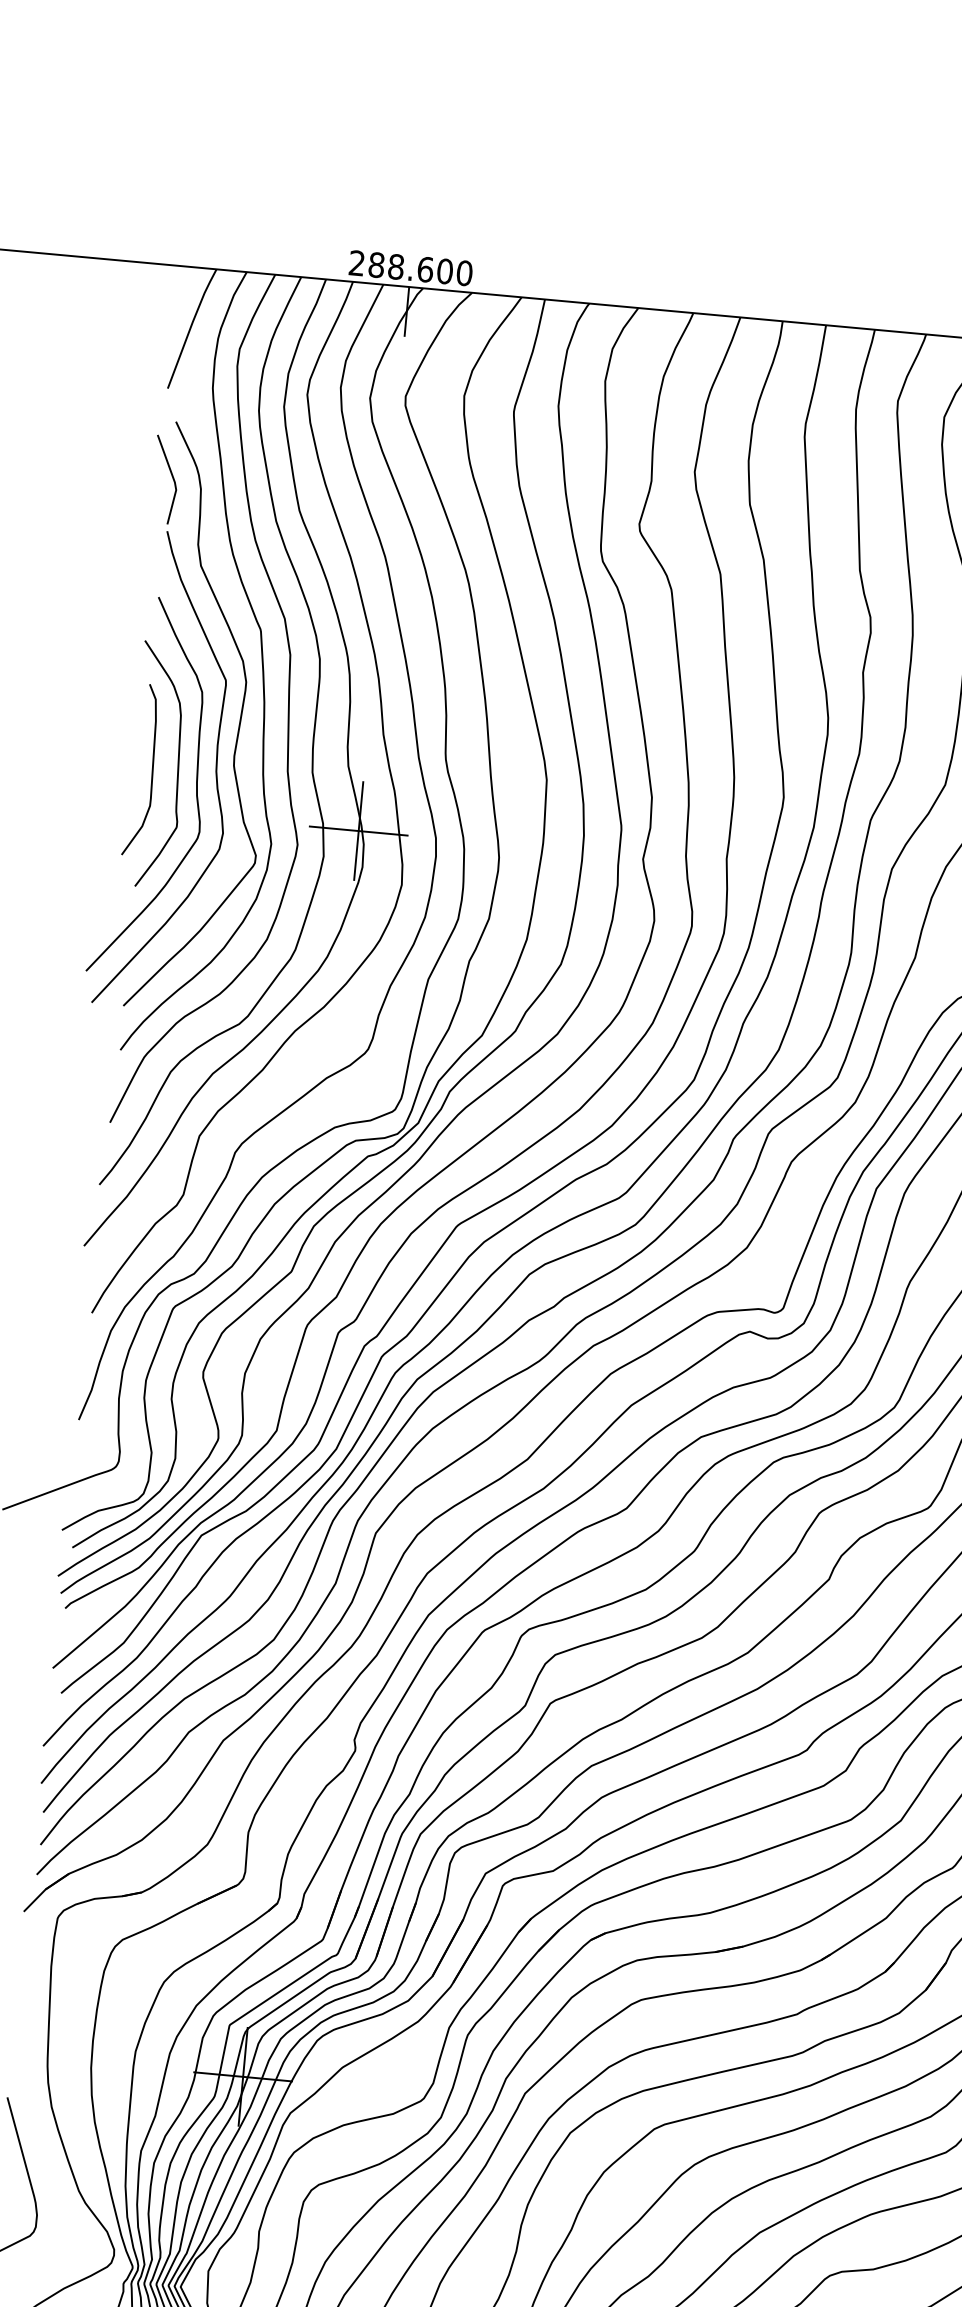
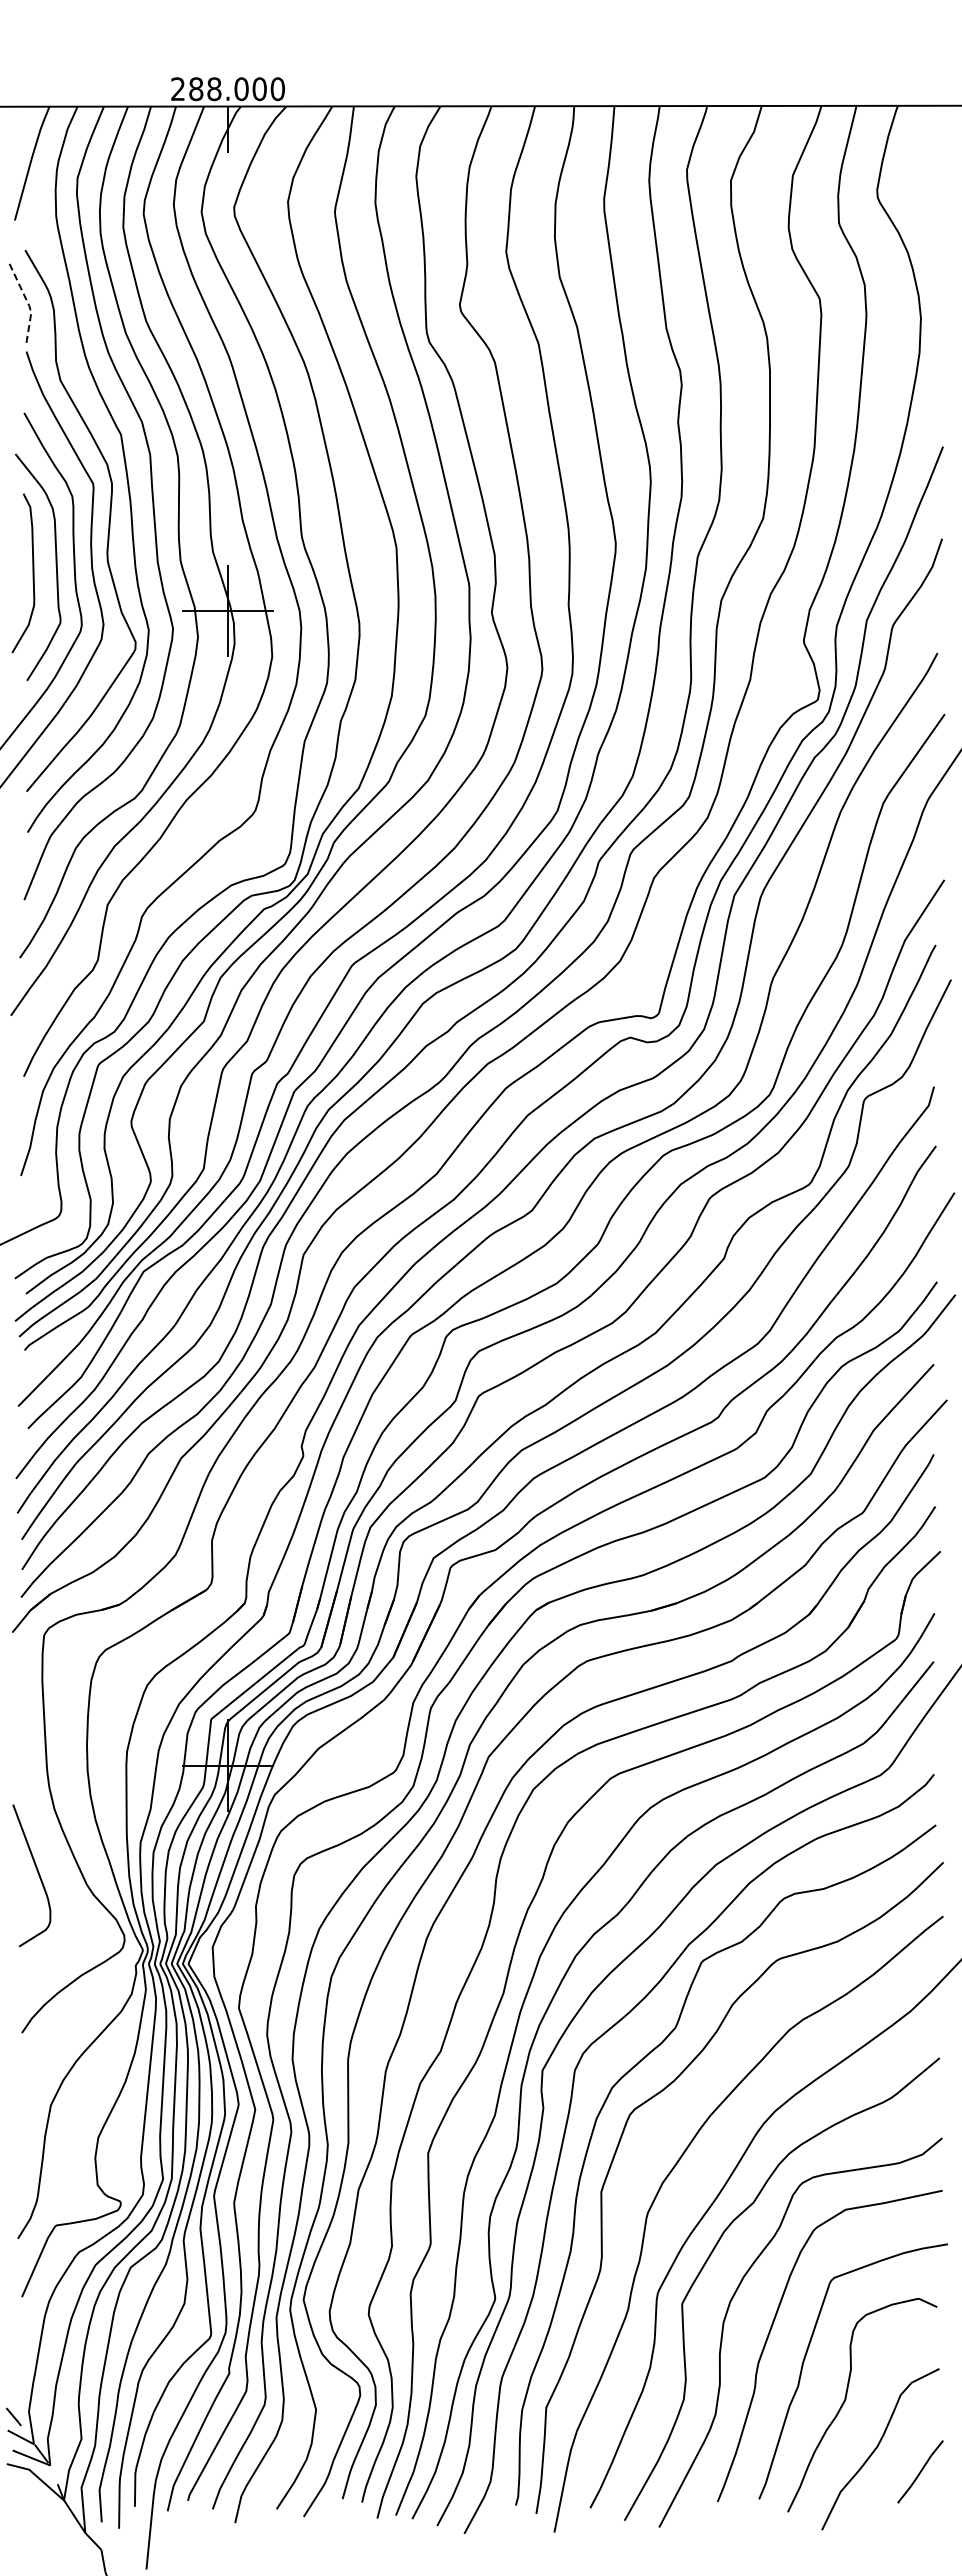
text: (425, 268) -> (241, 88), 288.600 -> 288.000
line: (174, 480) -> (28, 304), solid -> dashed

